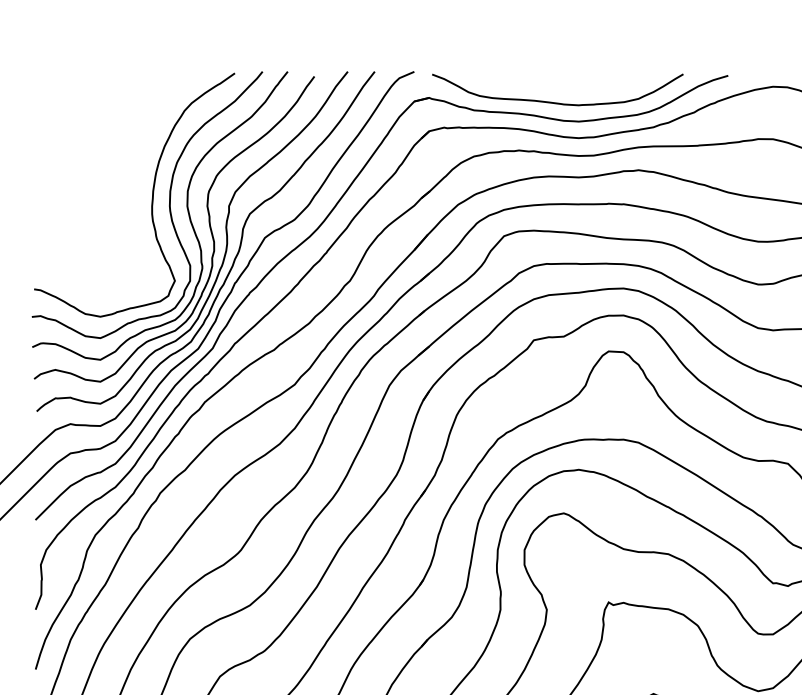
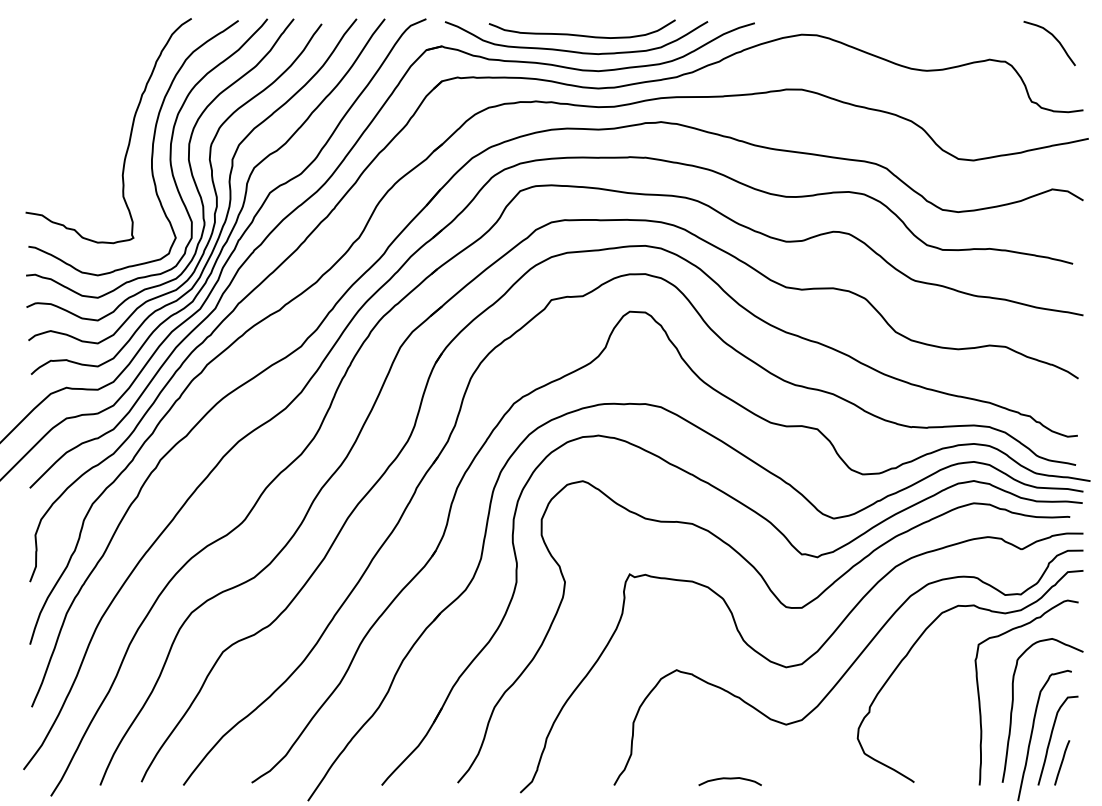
curve: (562, 86) -> (581, 34), added
curve: (130, 183) -> (129, 135), added

